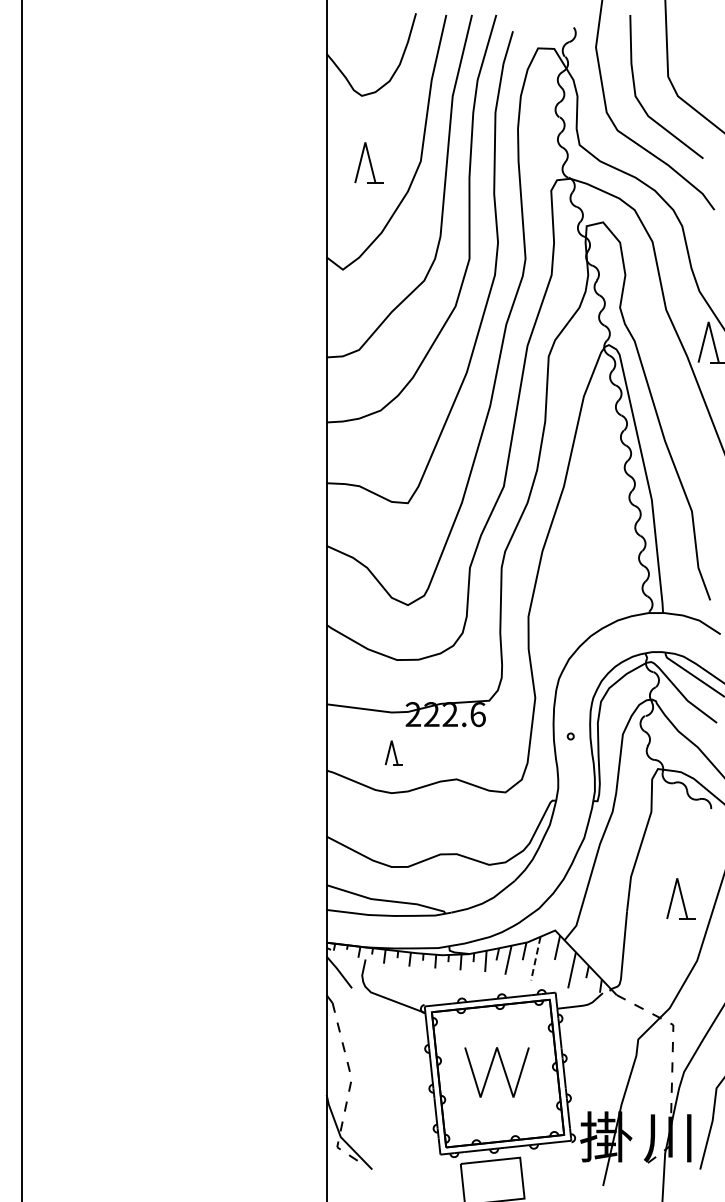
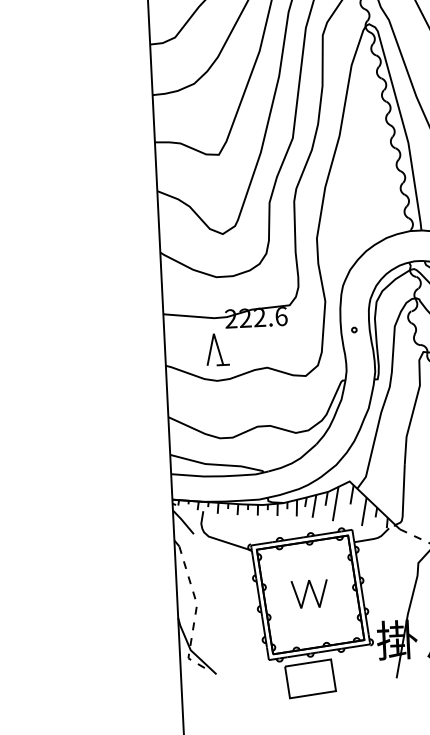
part: (393, 752) -> (217, 349), size x1.67
line: (535, 959) -> (335, 504), dashed -> solid
part: (496, 1072) -> (309, 594), size x0.71

